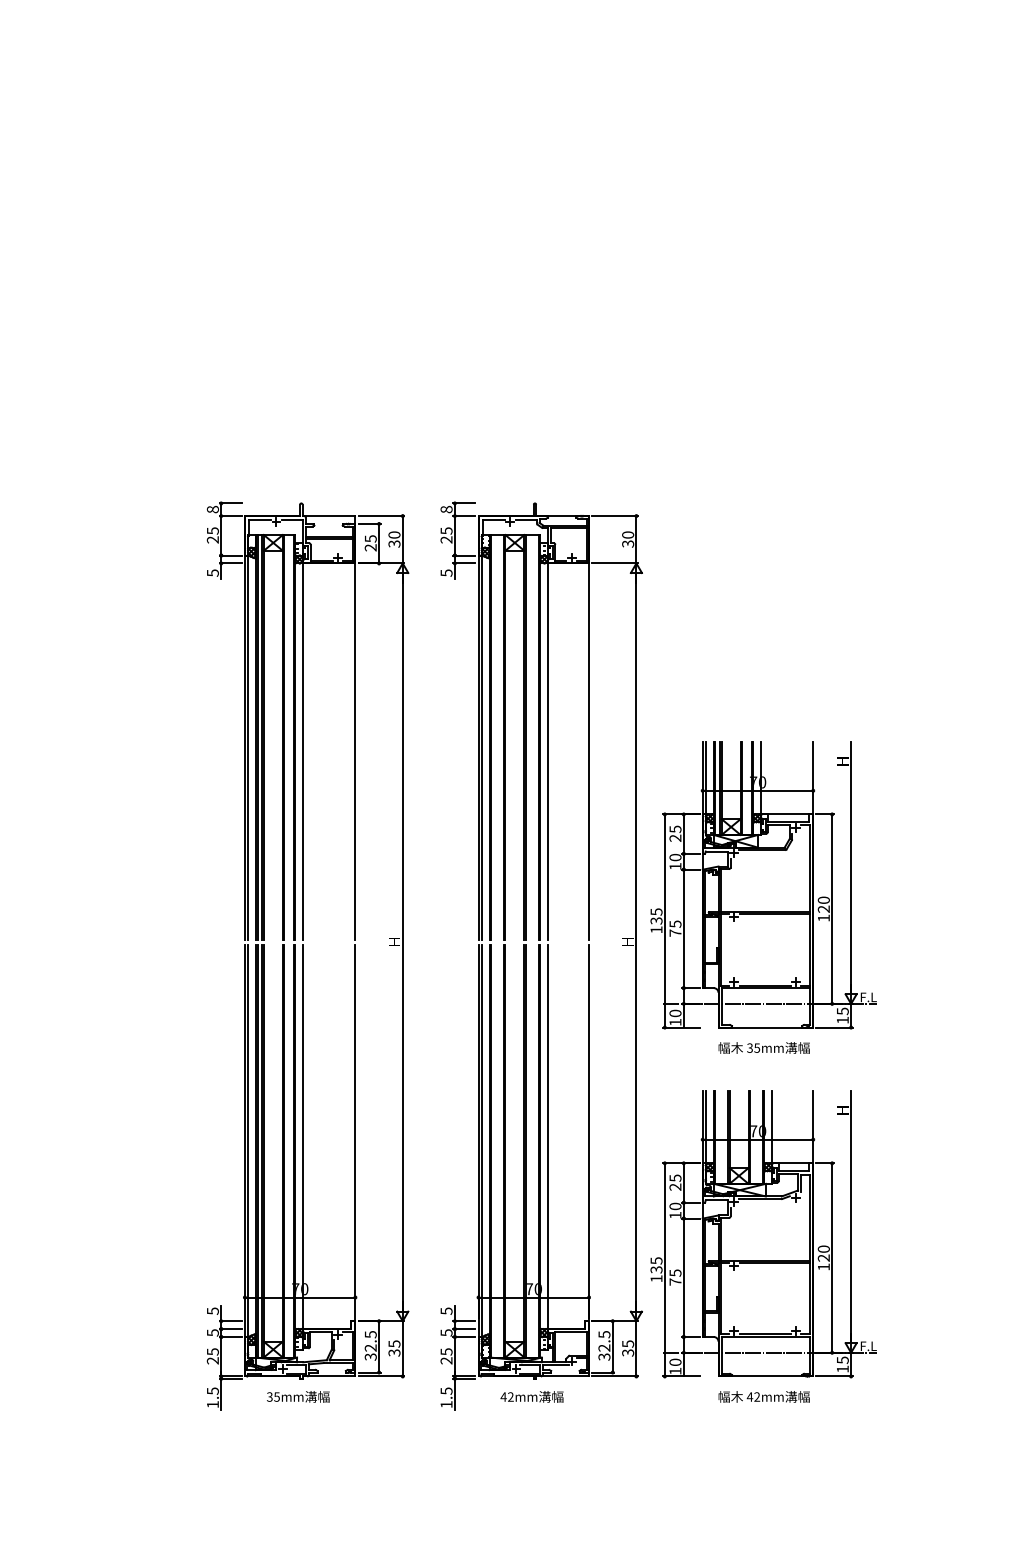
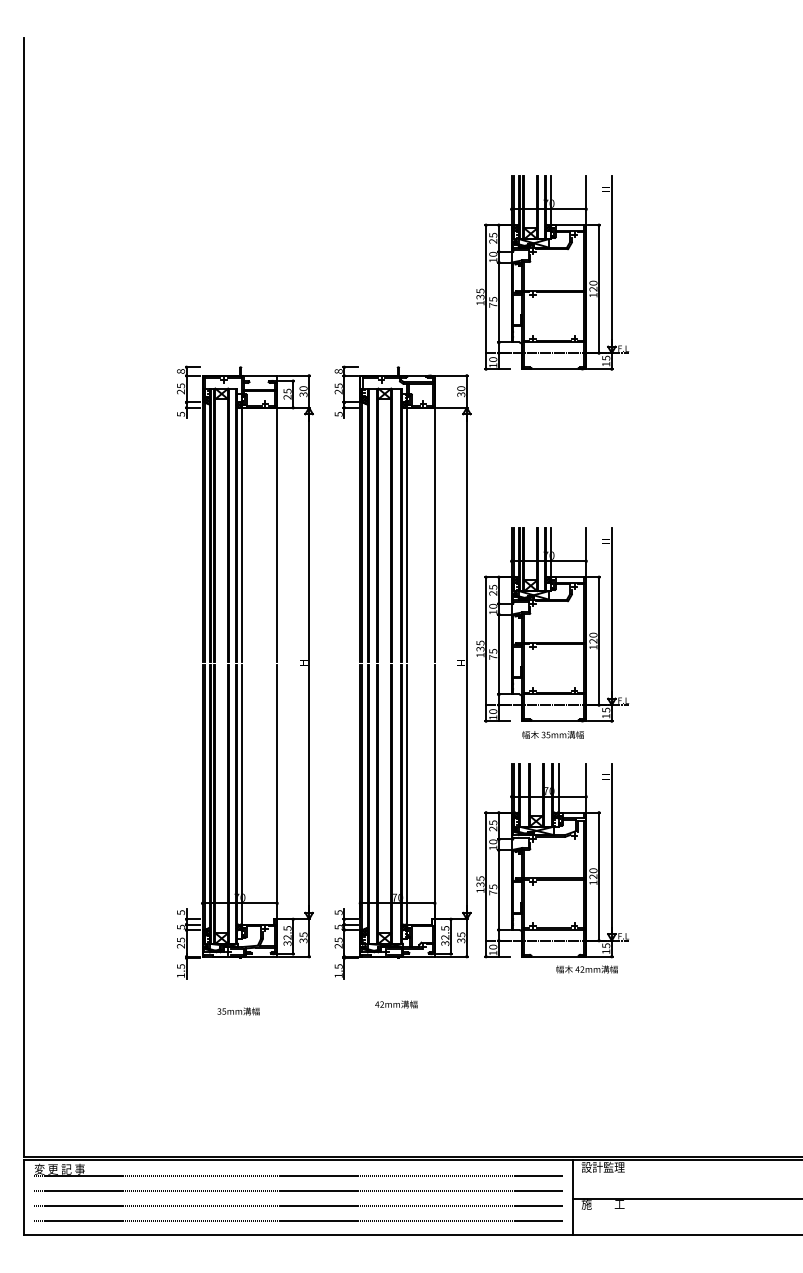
part: (763, 363) -> (552, 272), added
text: (298, 1396) -> (238, 1011), moved
text: (532, 1396) -> (396, 1004), moved
text: (763, 1396) -> (586, 969), moved

